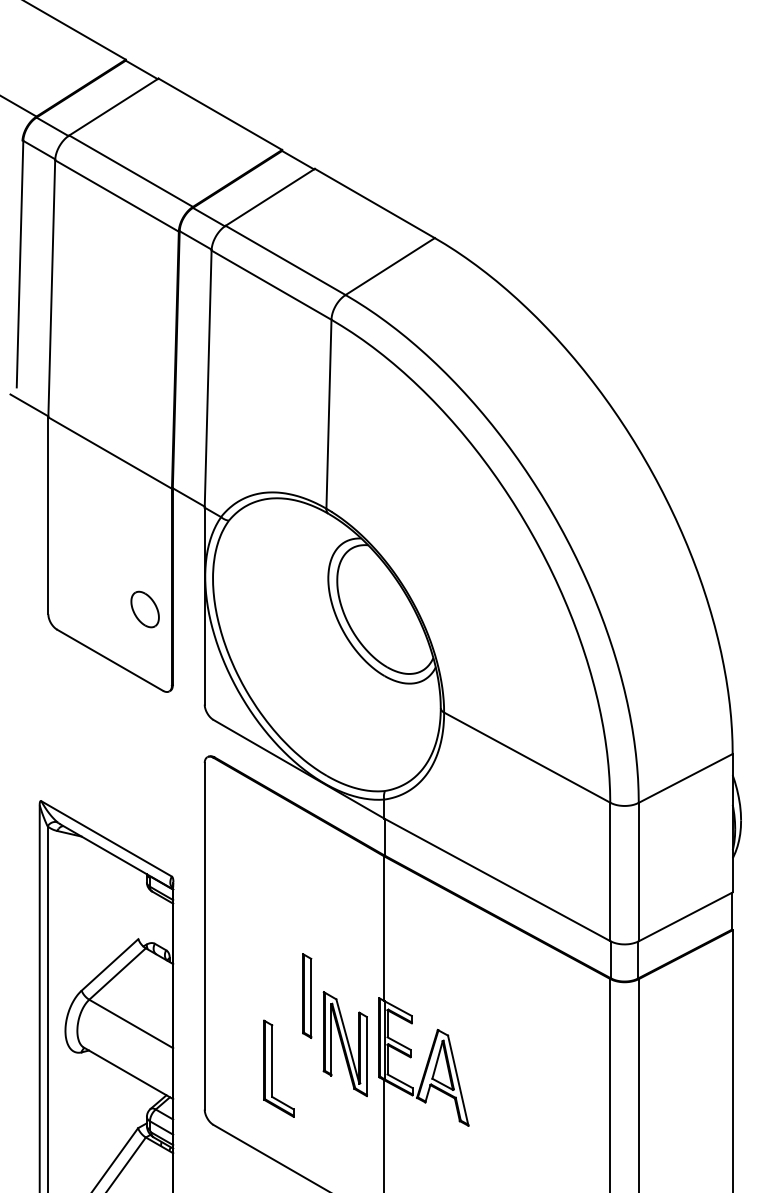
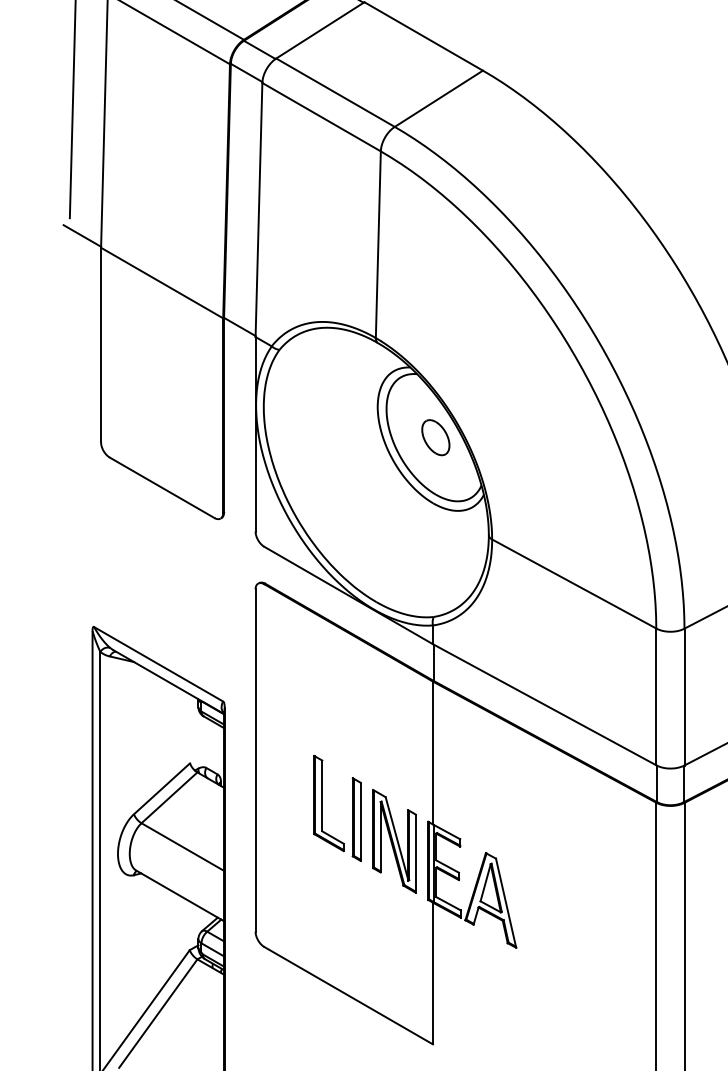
part: (144, 609) -> (435, 437), moved
part: (344, 1044) -> (393, 841), moved
part: (278, 1068) -> (328, 803), moved

